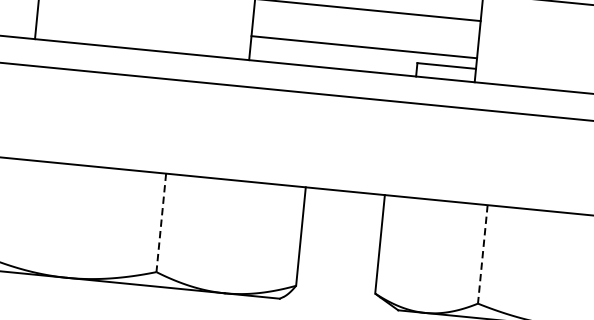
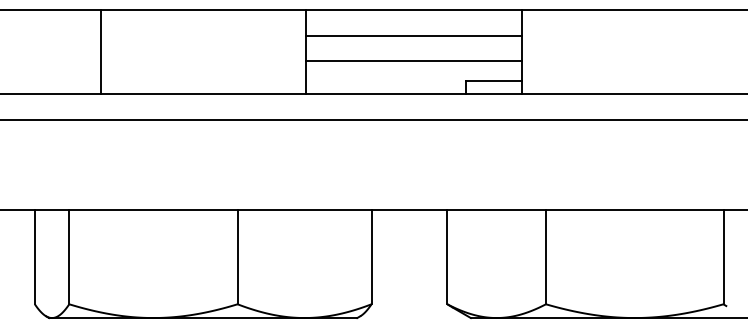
line: (363, 47) -> (413, 61), moved
line: (161, 223) -> (237, 257), dashed -> solid
line: (482, 254) -> (545, 257), dashed -> solid

